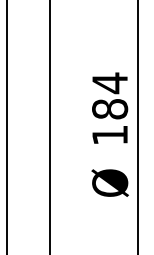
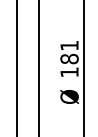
text: (109, 82) -> (69, 45), 184 -> 181

